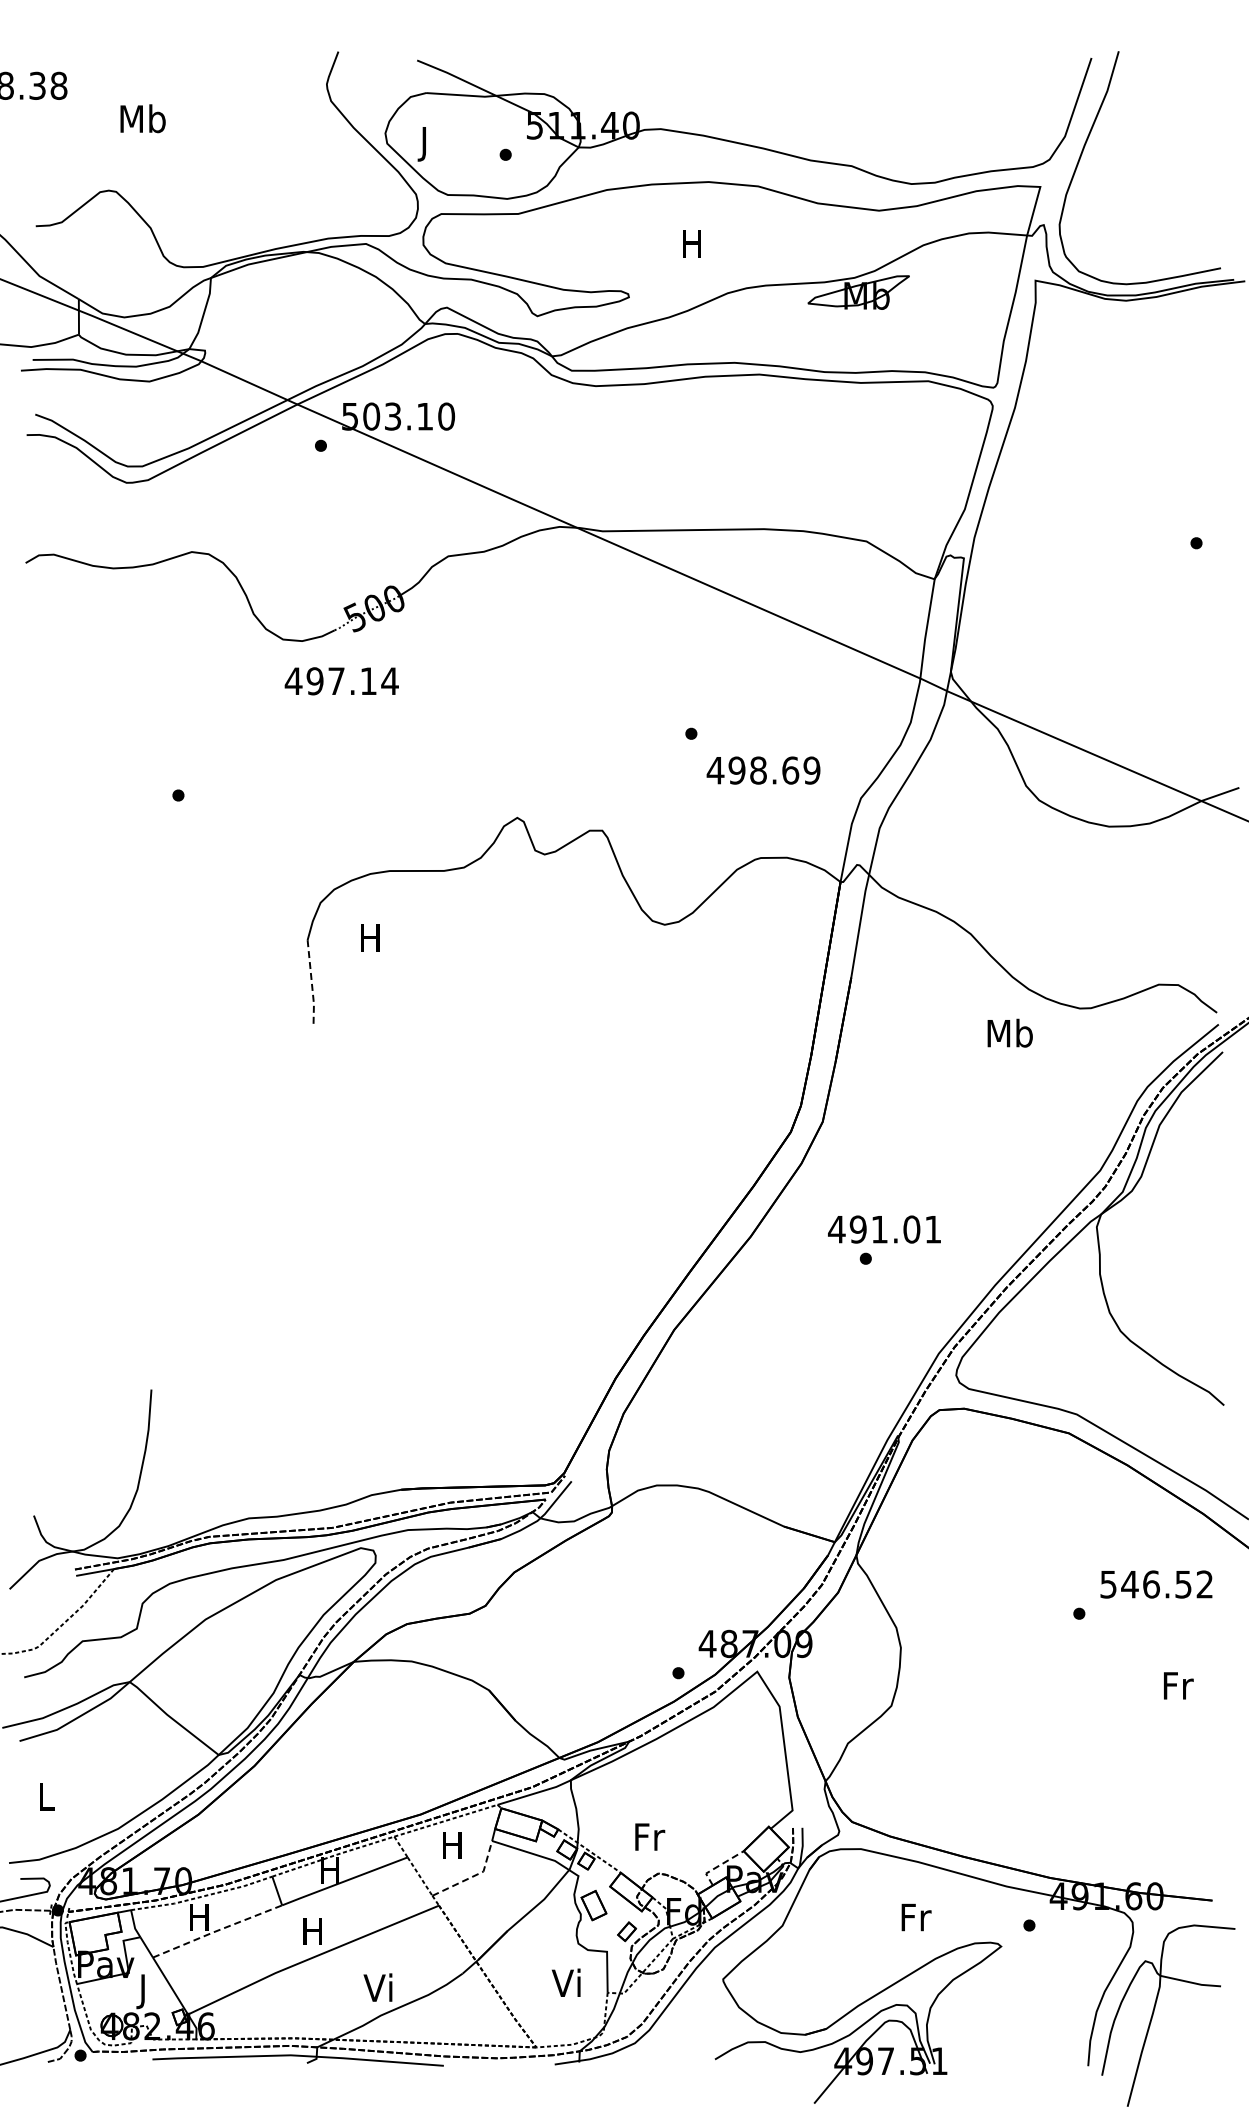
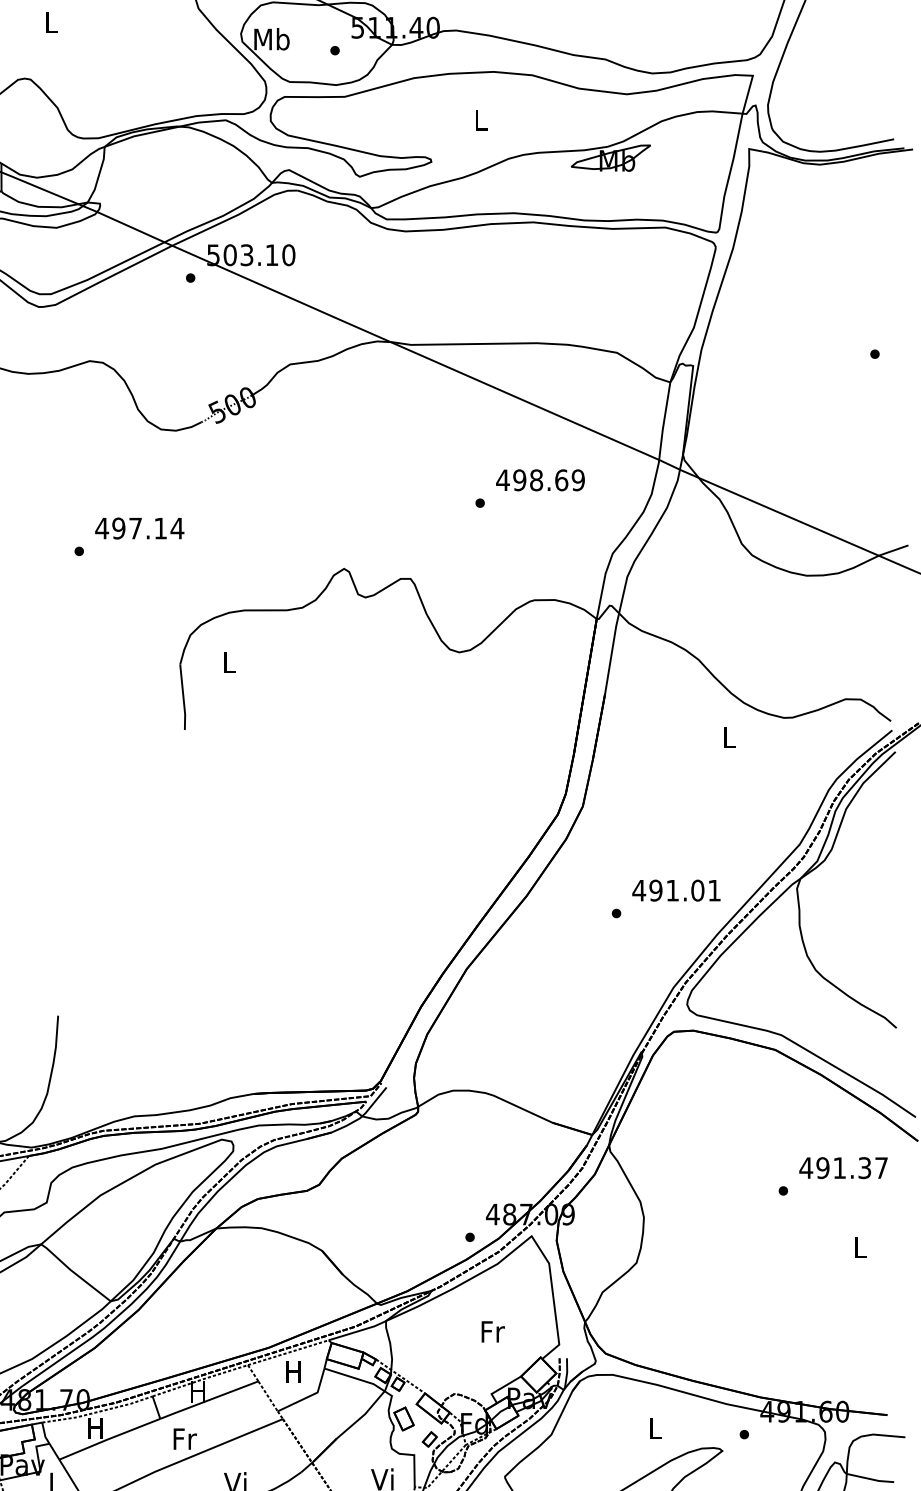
text: (142, 118) -> (51, 22), Mb -> L
text: (424, 143) -> (271, 41), J -> Mb
text: (691, 243) -> (480, 119), H -> L
text: (341, 681) -> (139, 528), moved
text: (763, 770) -> (540, 480), moved
text: (370, 937) -> (229, 662), H -> L
line: (311, 982) -> (183, 697), dashed -> solid
text: (1009, 1032) -> (728, 736), Mb -> L
text: (884, 1229) -> (676, 890), moved
text: (1155, 1584) -> (842, 1168), 546.52 -> 491.37
text: (1178, 1685) -> (860, 1247), Fr -> L
text: (650, 1836) -> (493, 1331), moved
line: (718, 1865) -> (501, 1387), dashed -> solid
line: (472, 1876) -> (309, 1396), dashed -> solid
text: (916, 1917) -> (656, 1428), Fr -> L
line: (217, 1930) -> (109, 1438), dashed -> solid
text: (314, 1930) -> (185, 1438), H -> Fr

